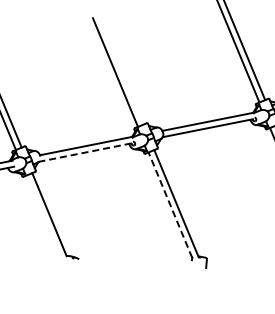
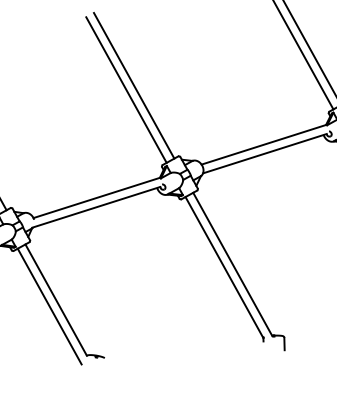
line: (120, 69) -> (133, 84), added
line: (84, 152) -> (95, 207), dashed -> solid
line: (170, 204) -> (224, 266), dashed -> solid
line: (44, 218) -> (49, 306), added

